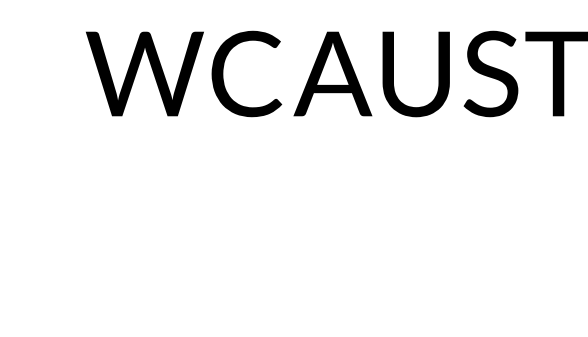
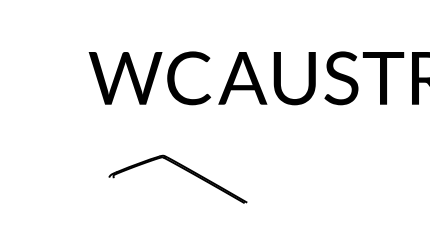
part: (239, 221) -> (184, 170), added

